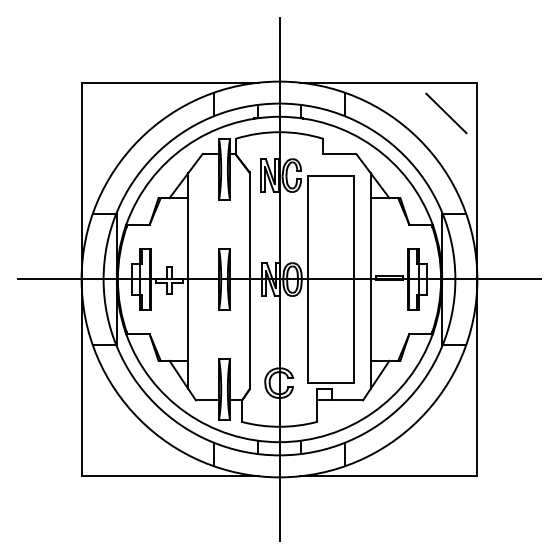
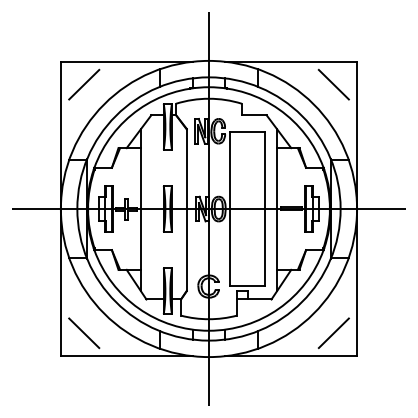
line: (112, 113) -> (84, 84), added
line: (112, 445) -> (84, 333), added
line: (446, 445) -> (333, 333), added

